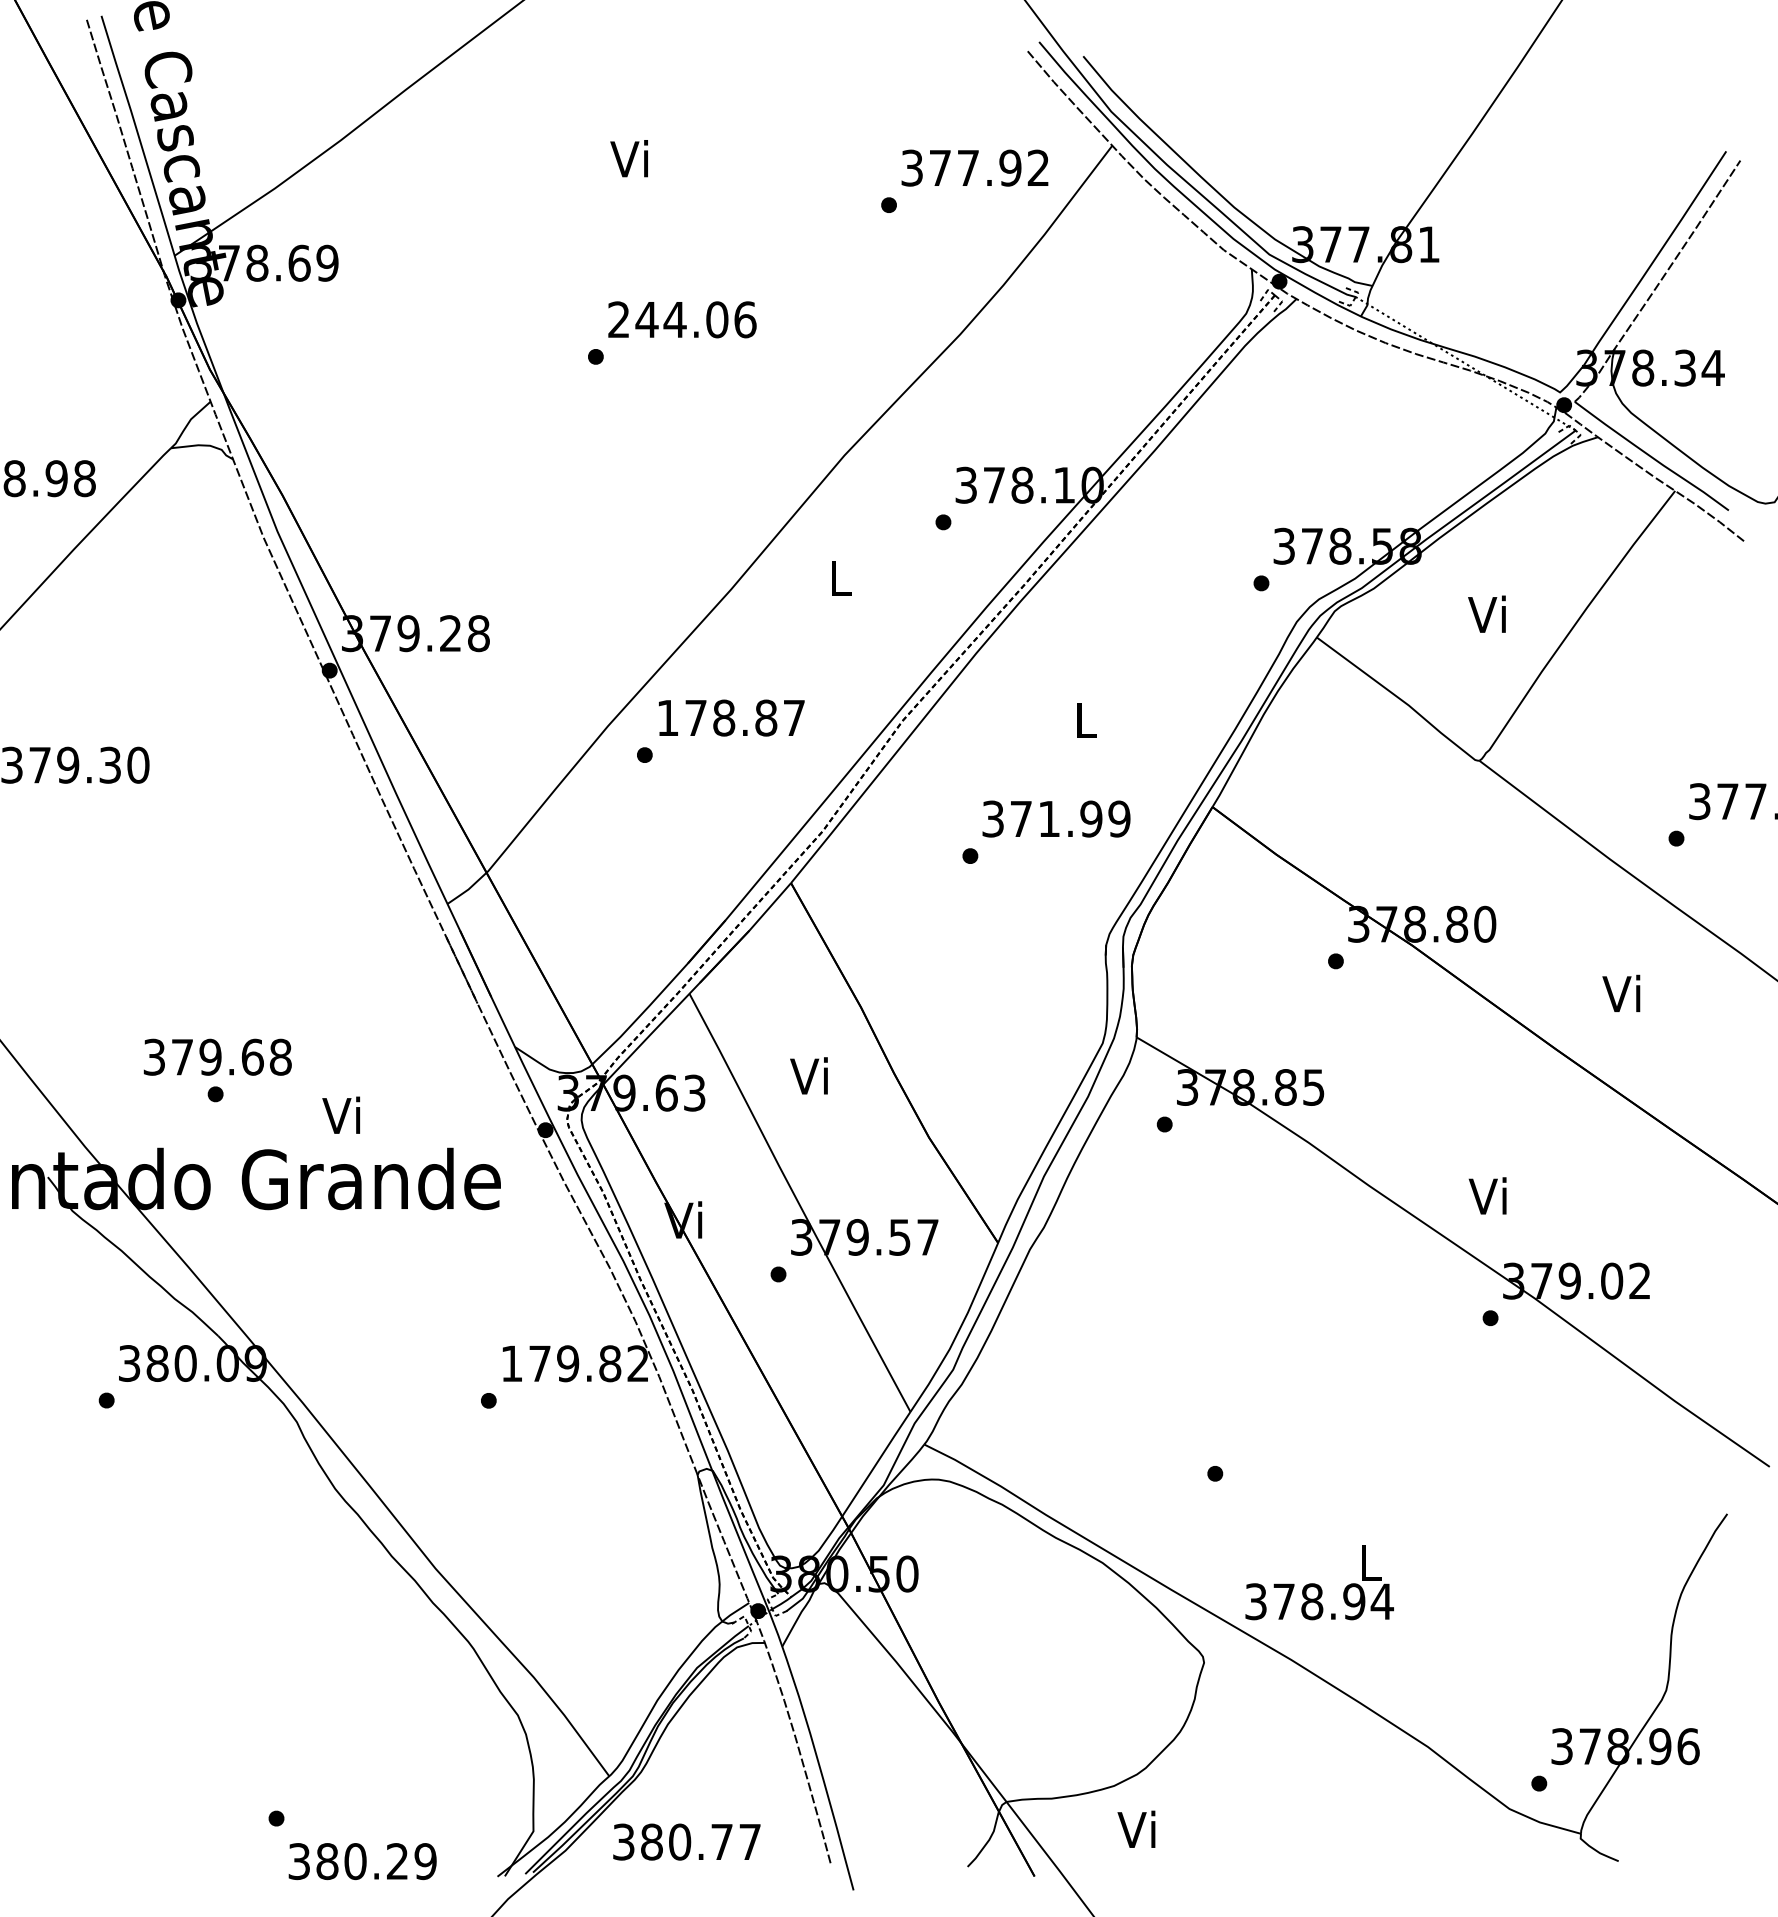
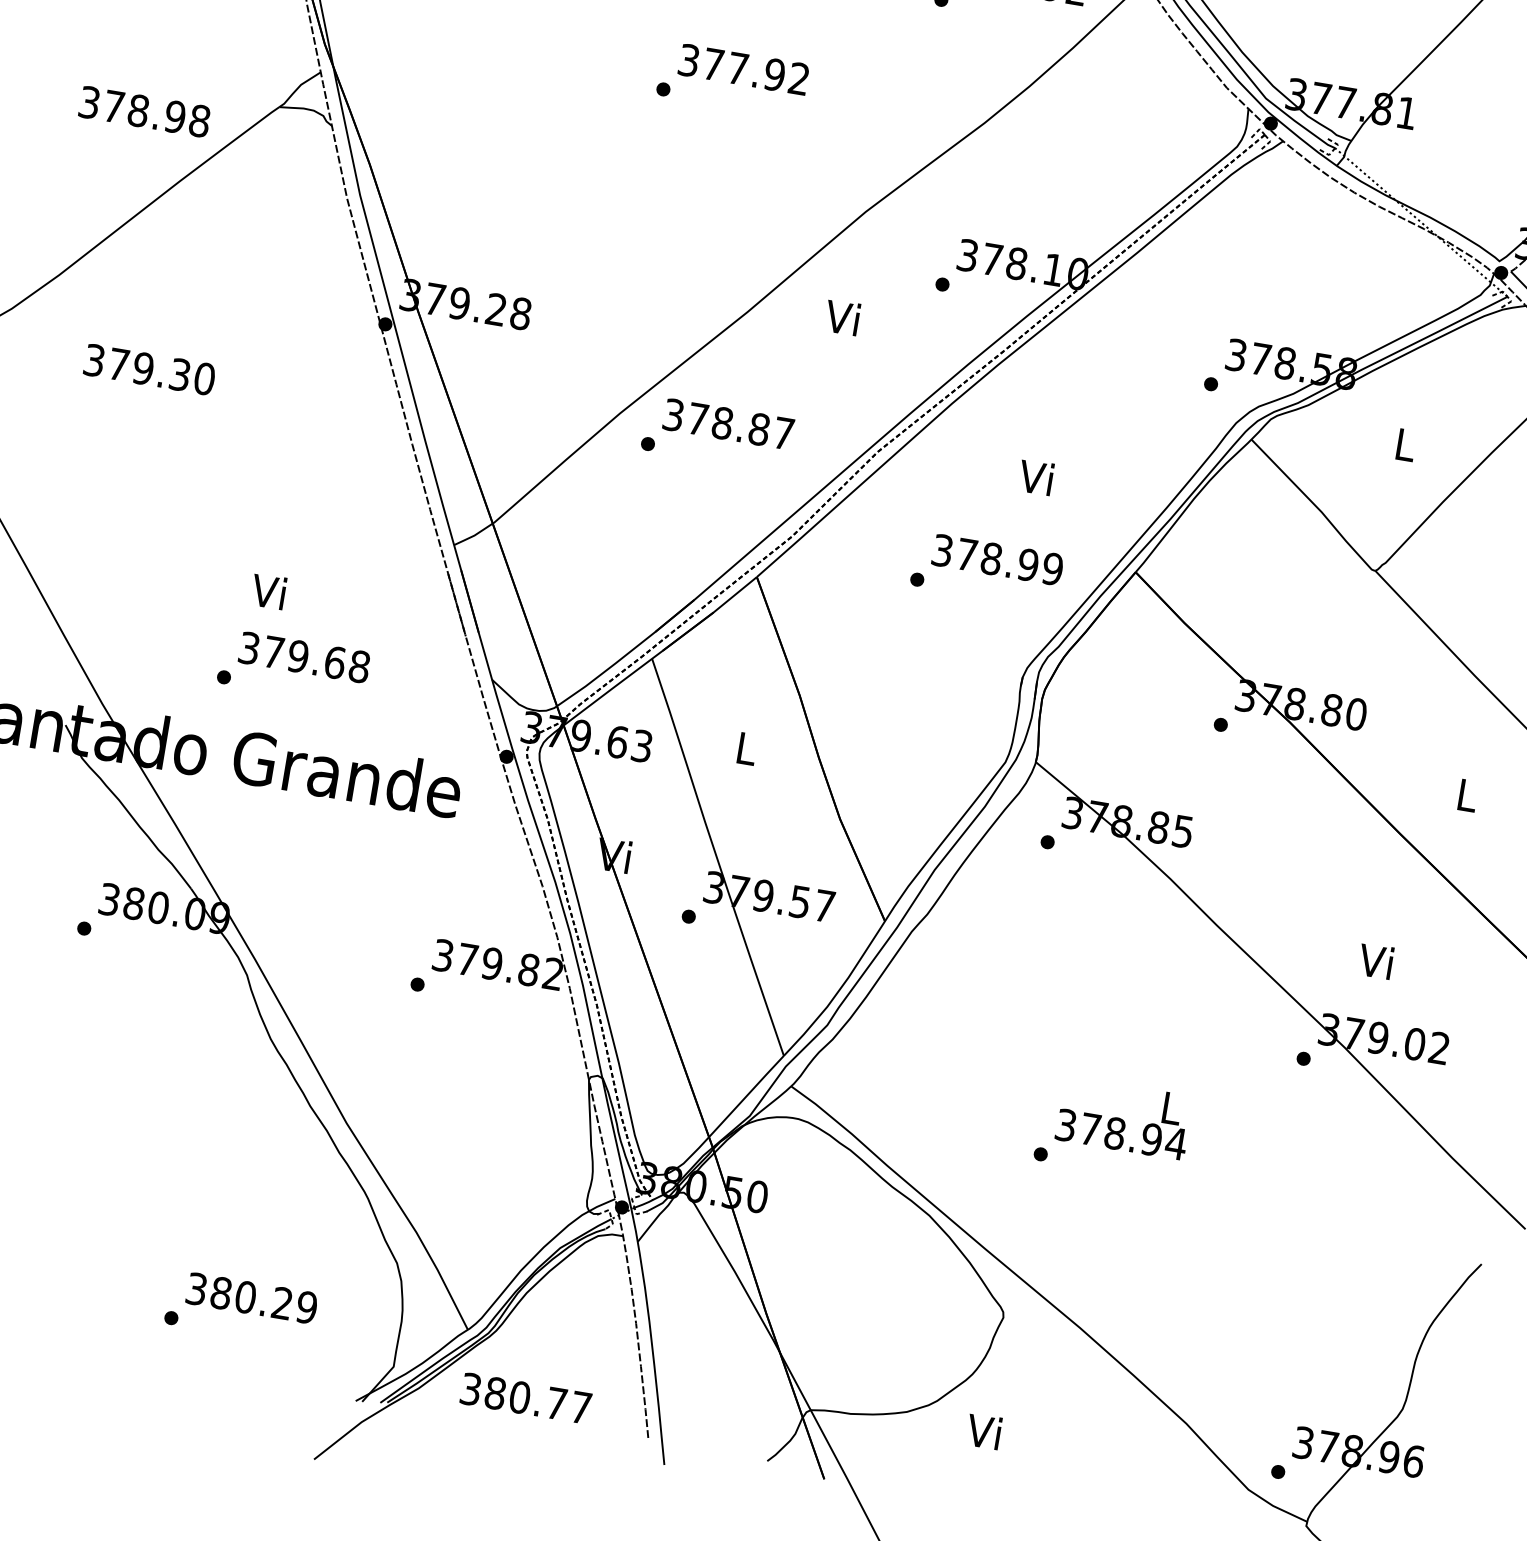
text: (682, 319) -> (744, 69), 244.06 -> 377.92
text: (837, 577) -> (842, 317), L -> Vi
text: (1486, 613) -> (1403, 443), Vi -> L
text: (667, 717) -> (673, 414), 178.87 -> 378.87
text: (1083, 719) -> (1035, 477), L -> Vi
text: (1049, 818) -> (991, 558), 371.99 -> 378.99
text: (1621, 993) -> (1465, 794), Vi -> L
text: (217, 1056) -> (304, 656), moved
text: (808, 1075) -> (744, 747), Vi -> L
text: (340, 1114) -> (267, 590), moved
text: (1487, 1195) -> (1375, 960), moved
text: (511, 1363) -> (442, 955), 179.82 -> 379.82
text: (1319, 1582) -> (1124, 1117), moved
text: (1136, 1828) -> (983, 1430), moved
text: (362, 1861) -> (251, 1298), moved

